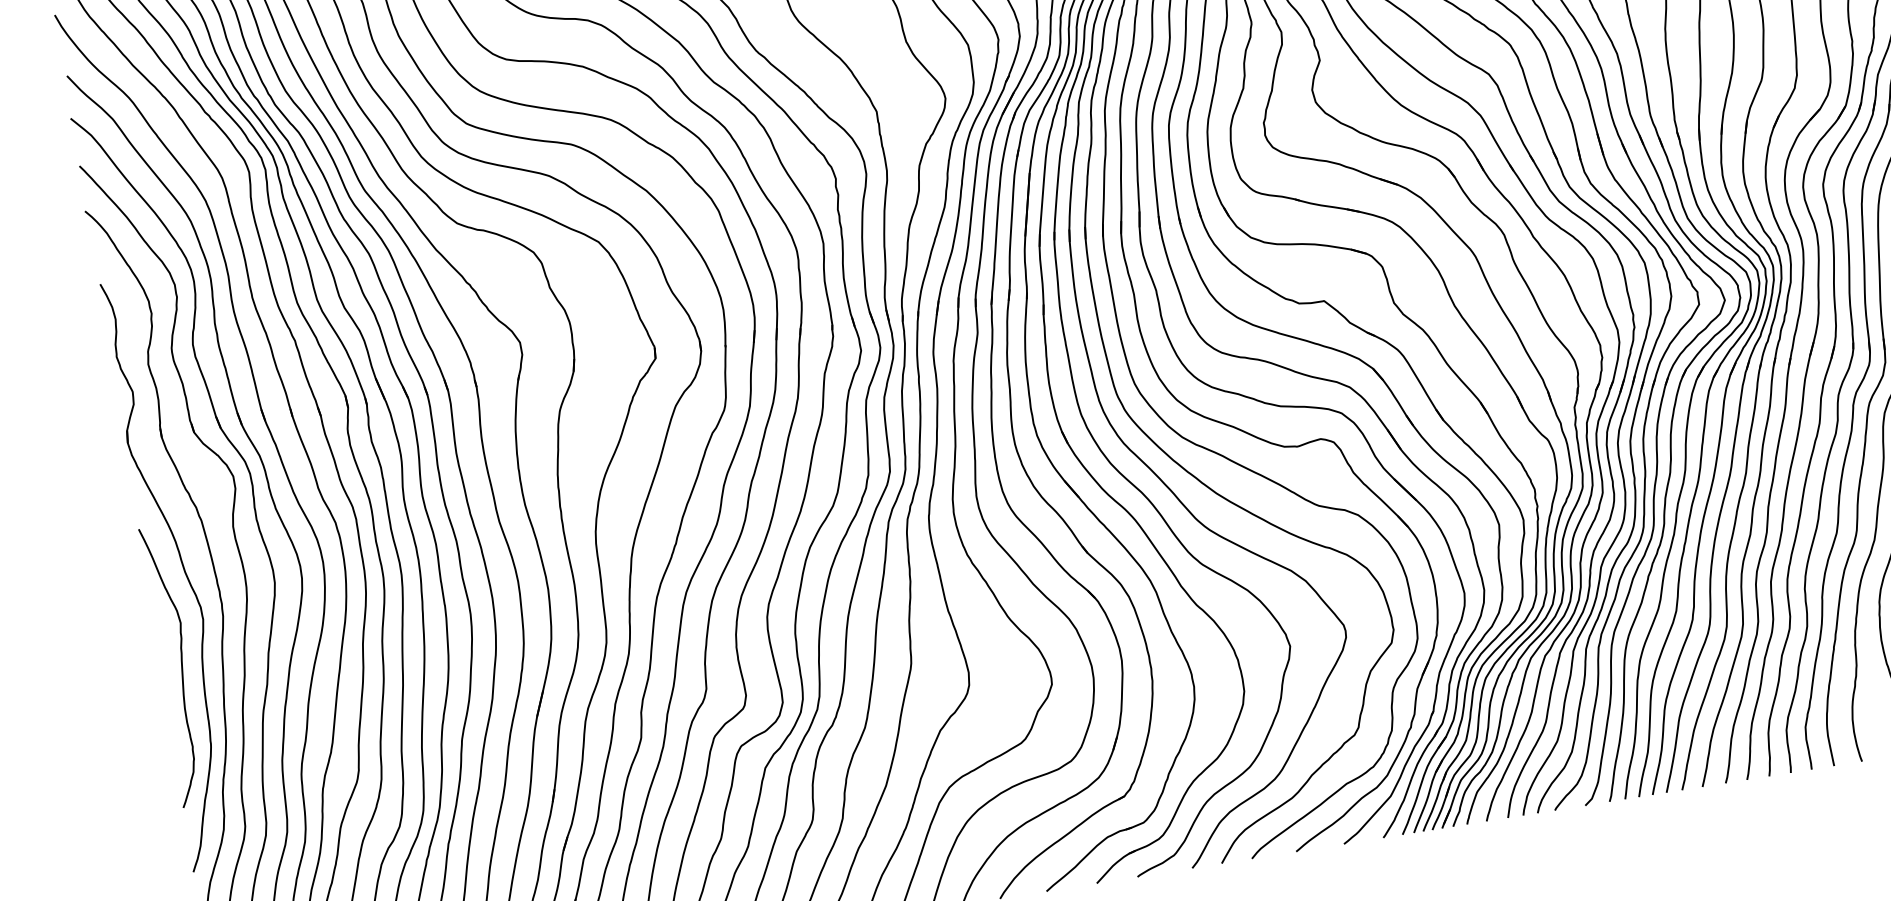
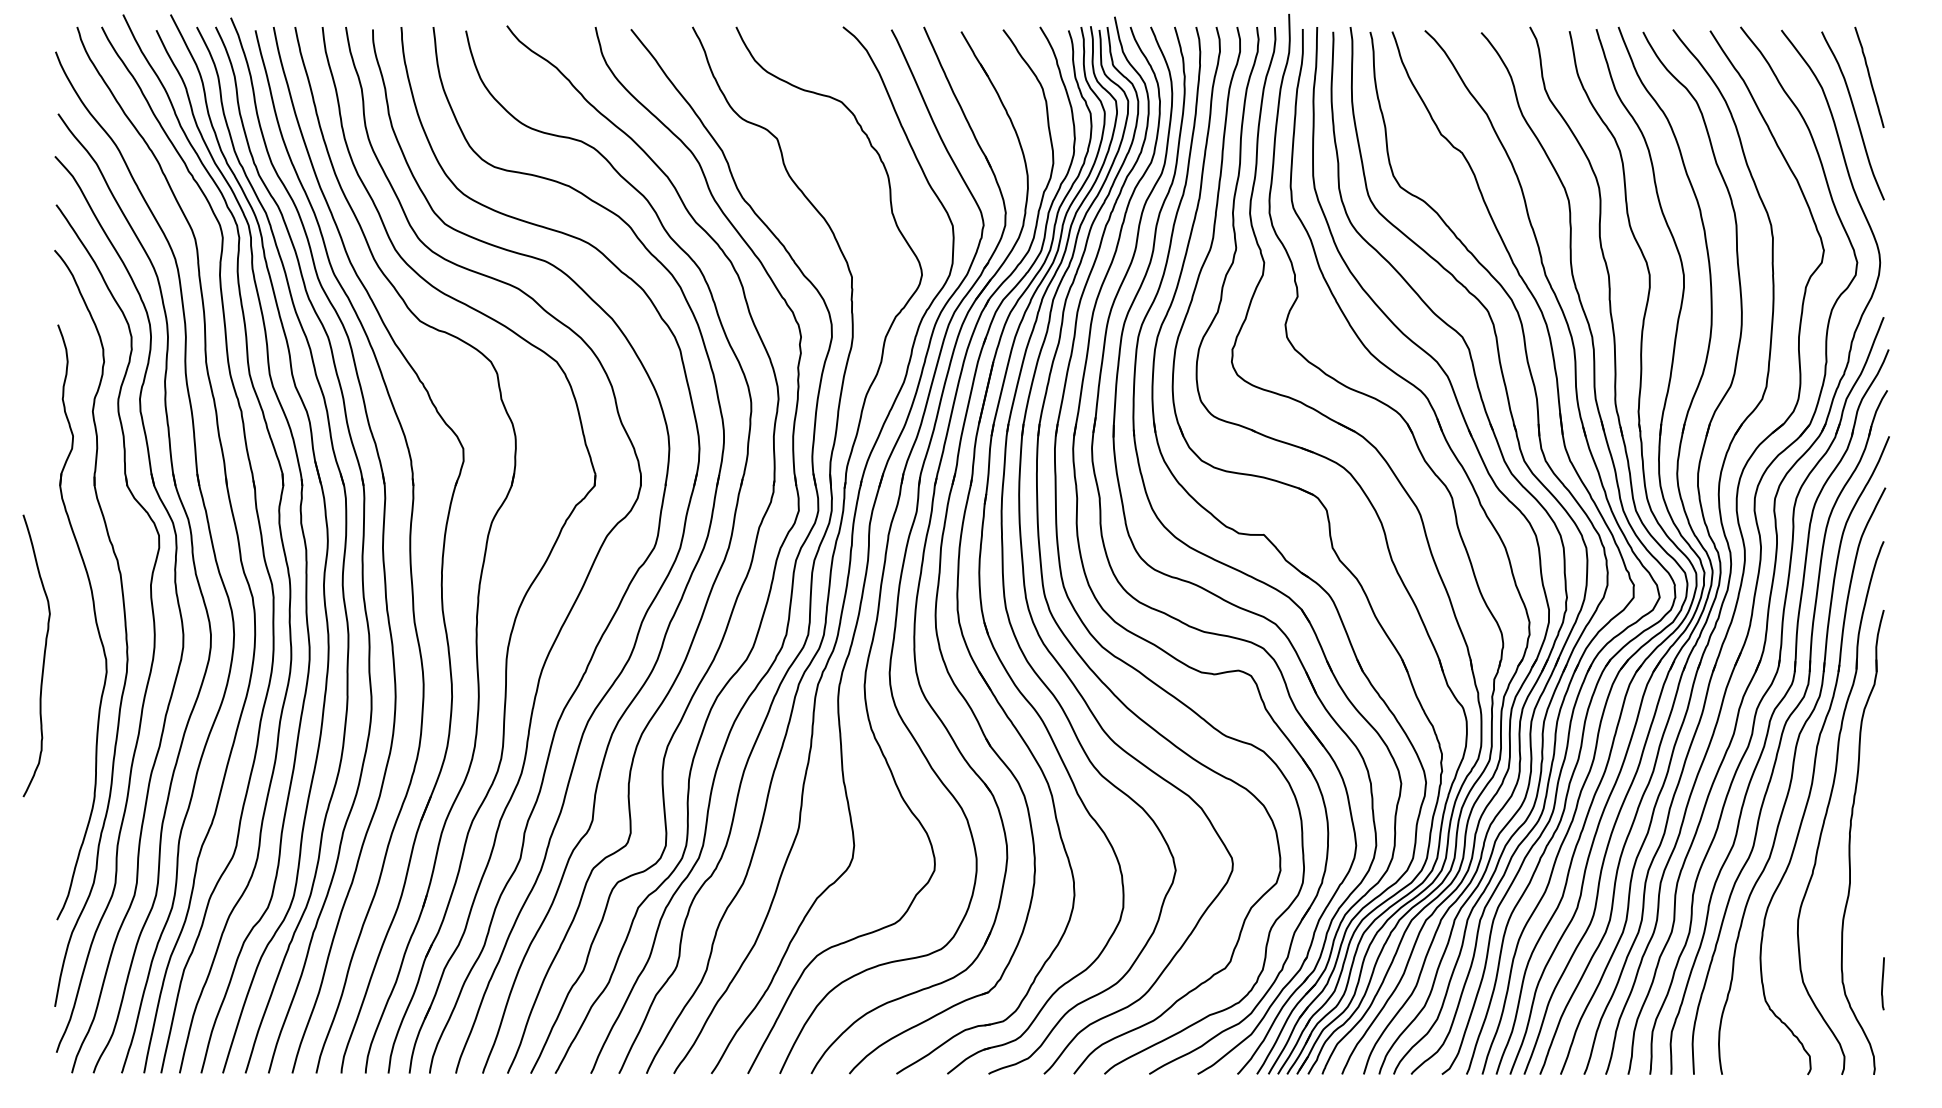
curve: (180, 665) -> (43, 655), moved

